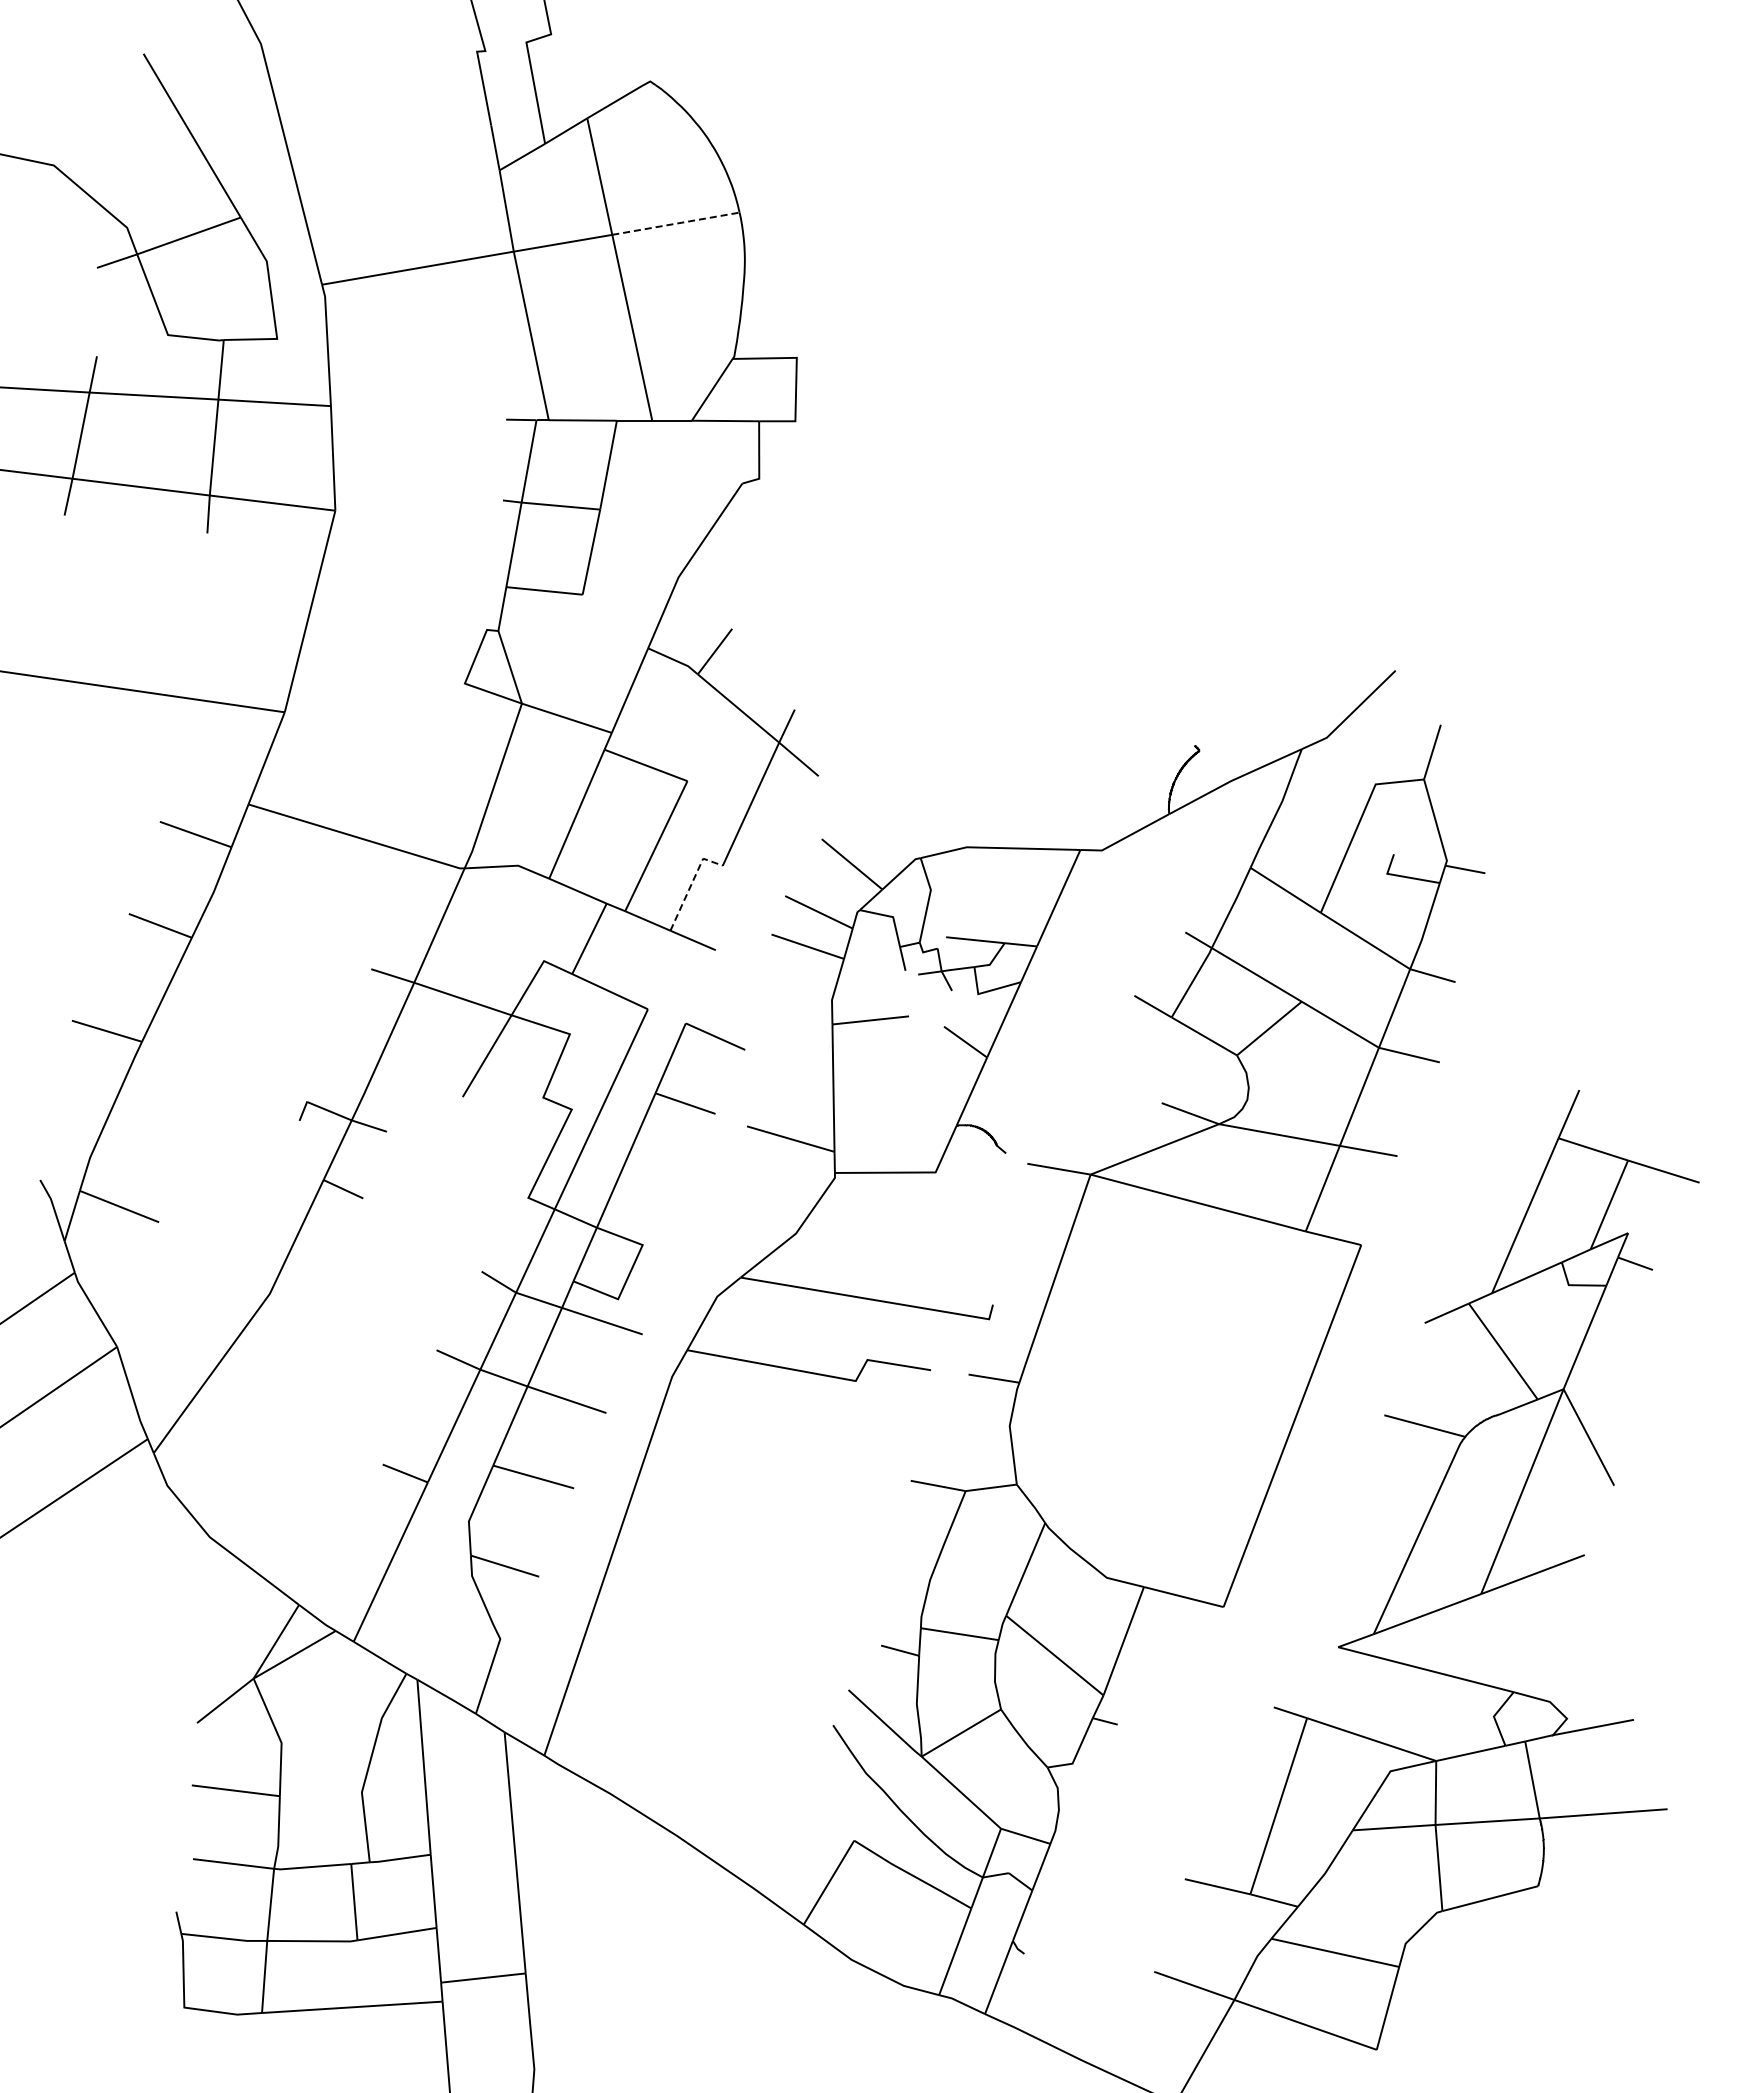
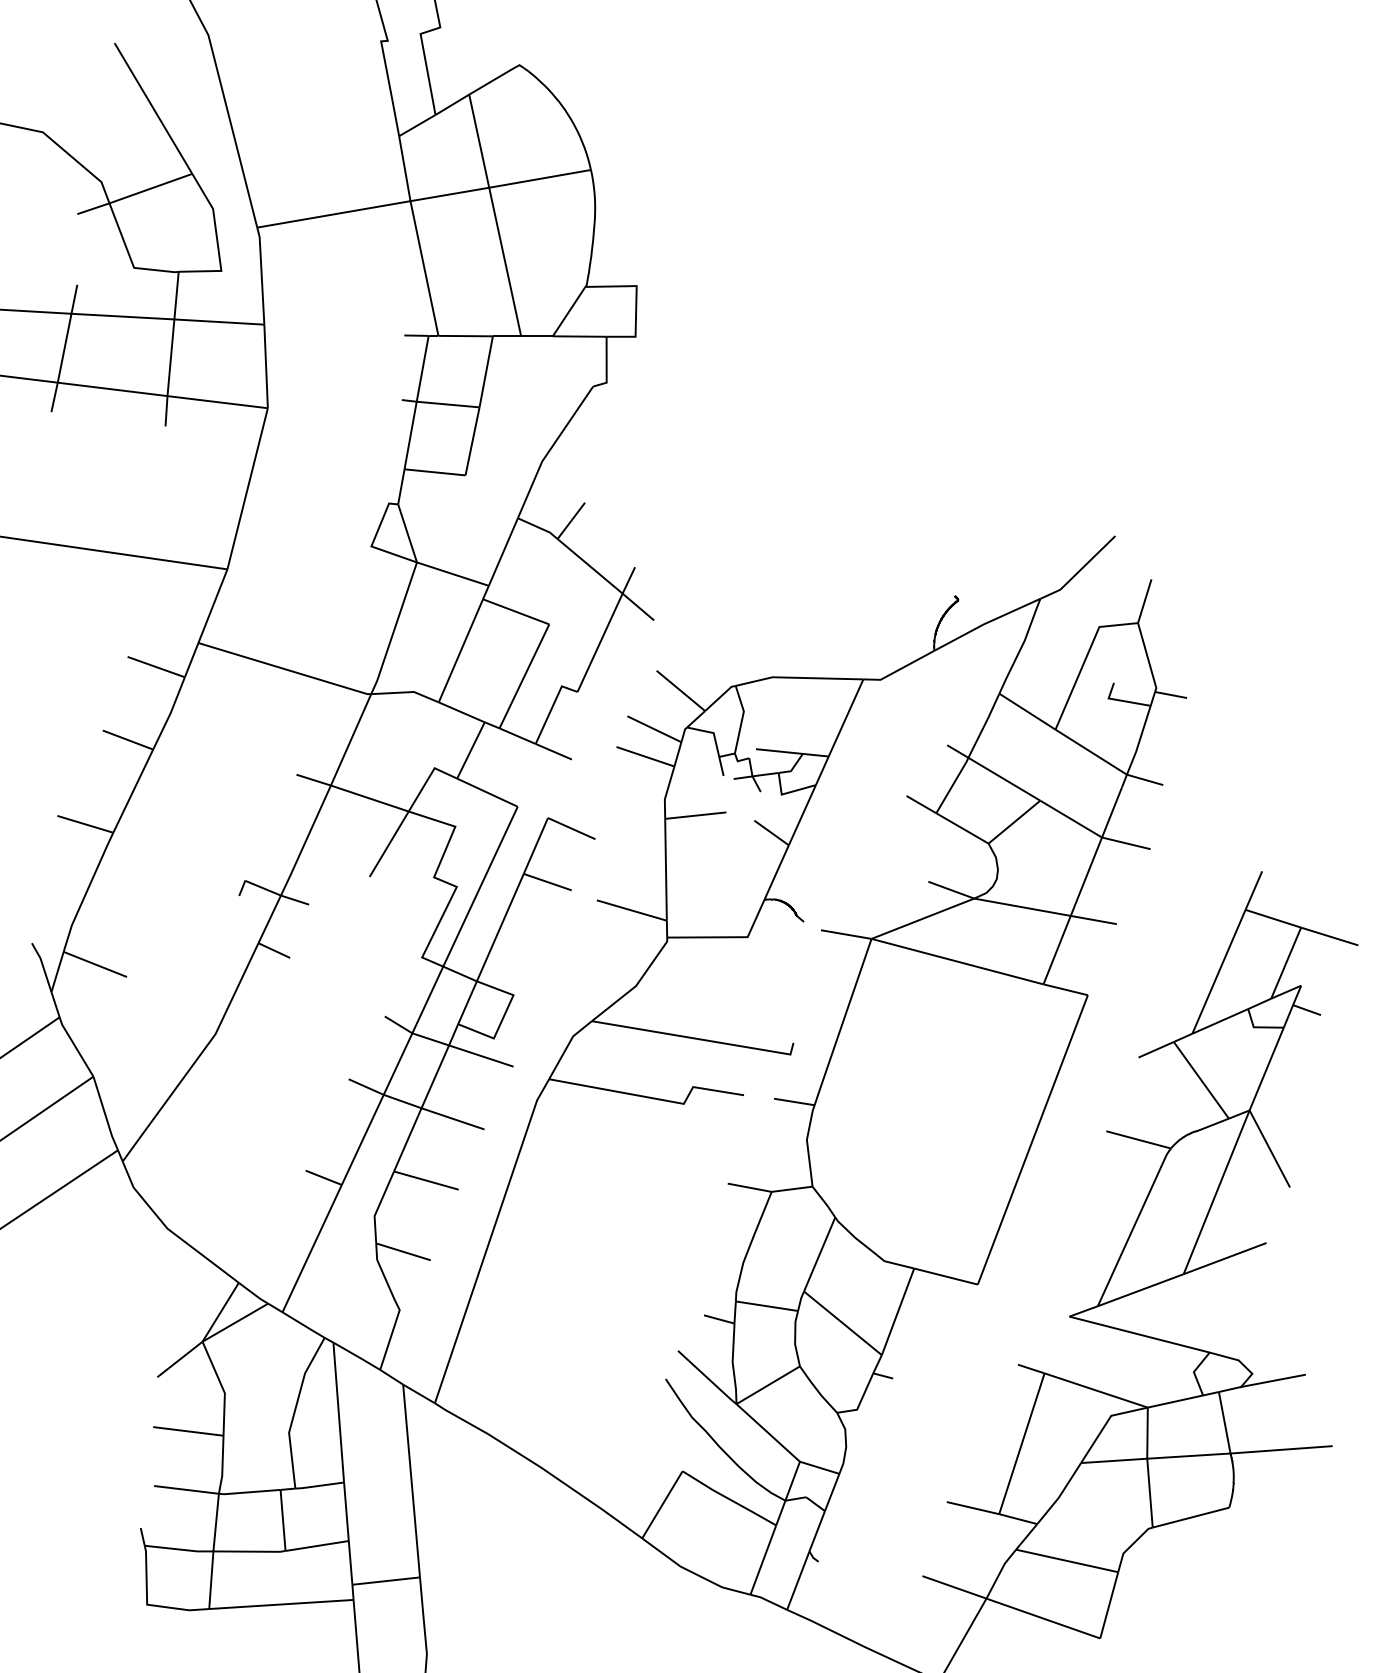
line: (675, 223) -> (539, 178), dashed -> solid
line: (691, 884) -> (552, 707), dashed -> solid

